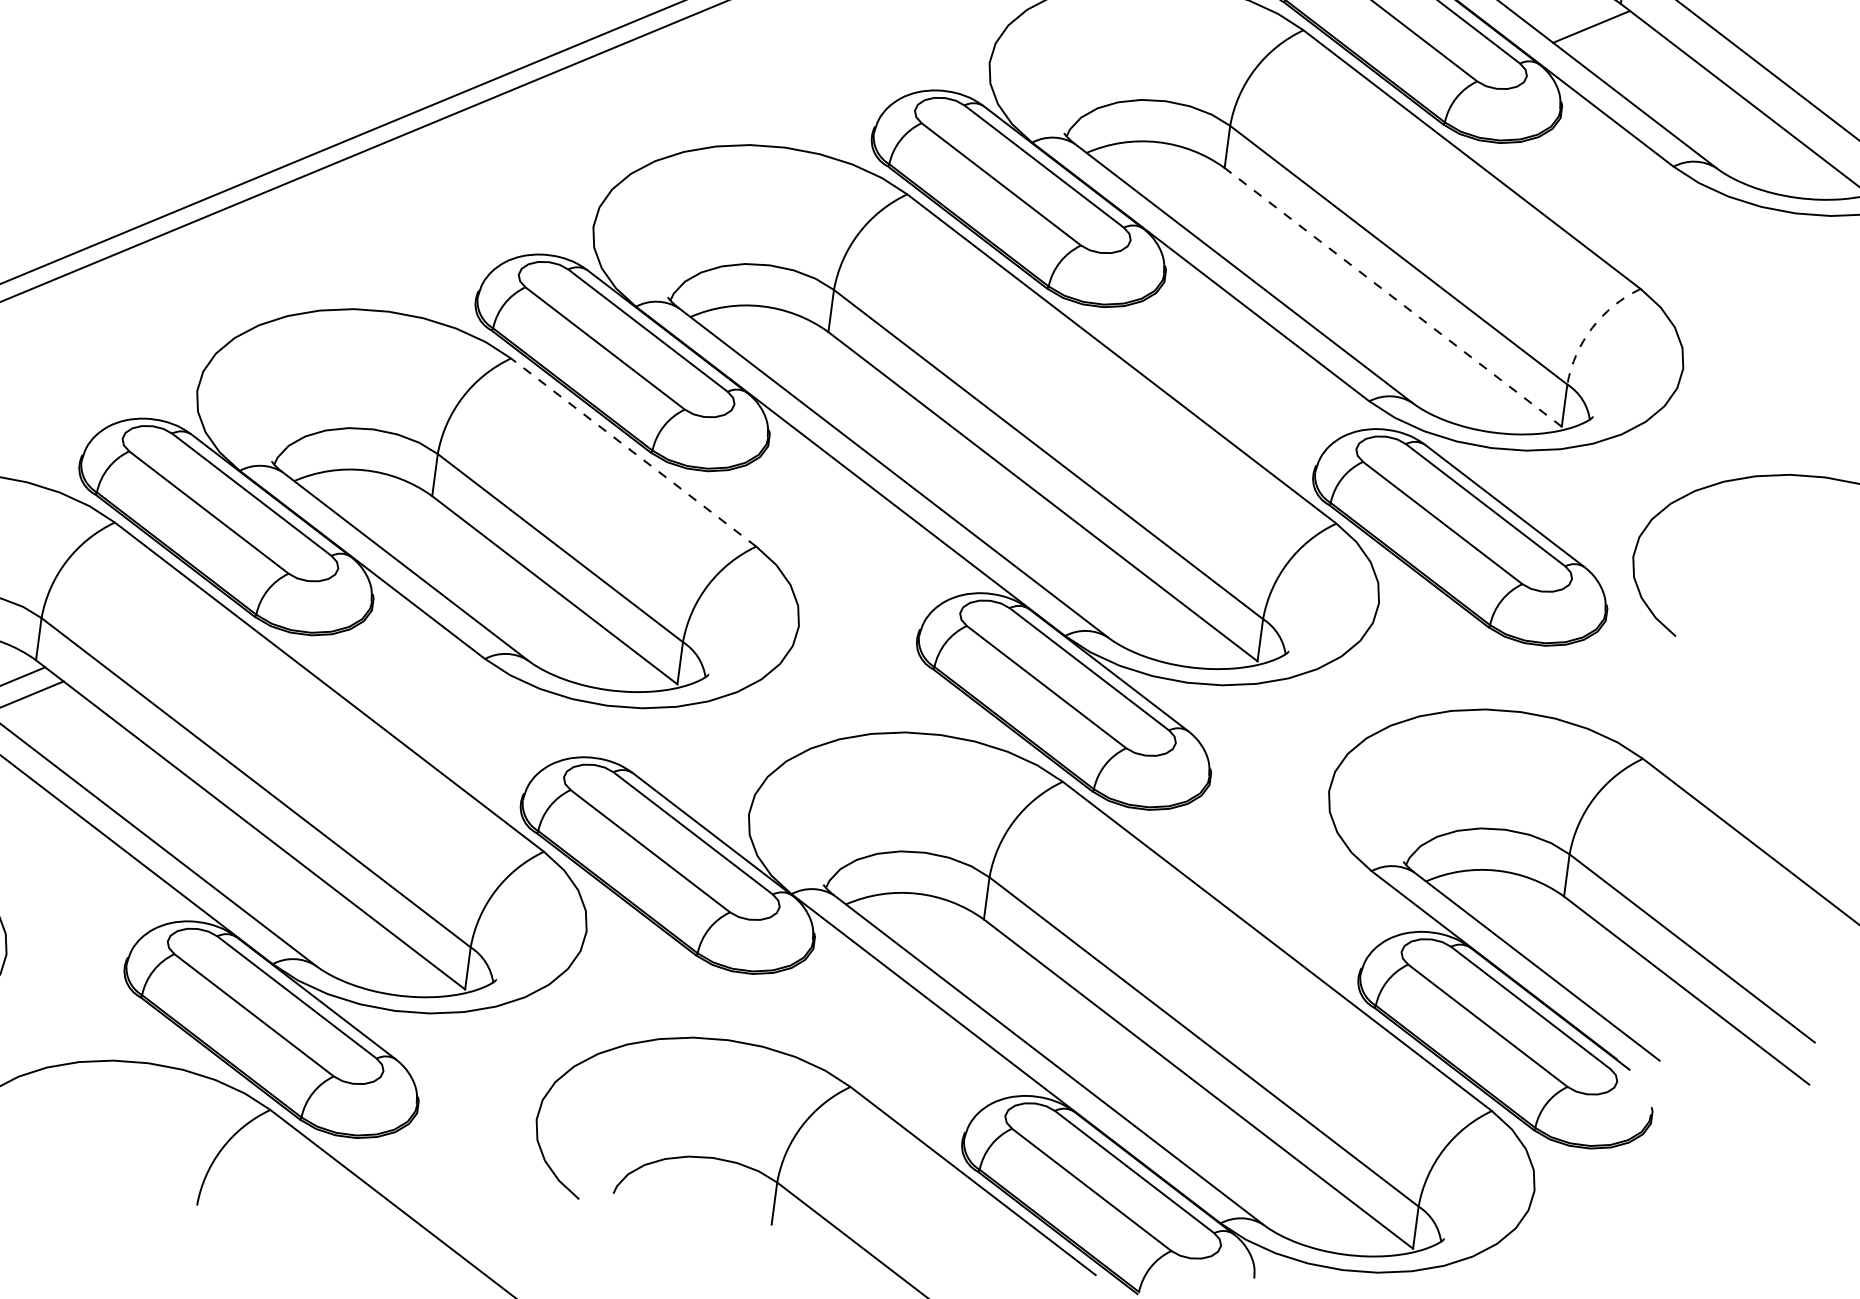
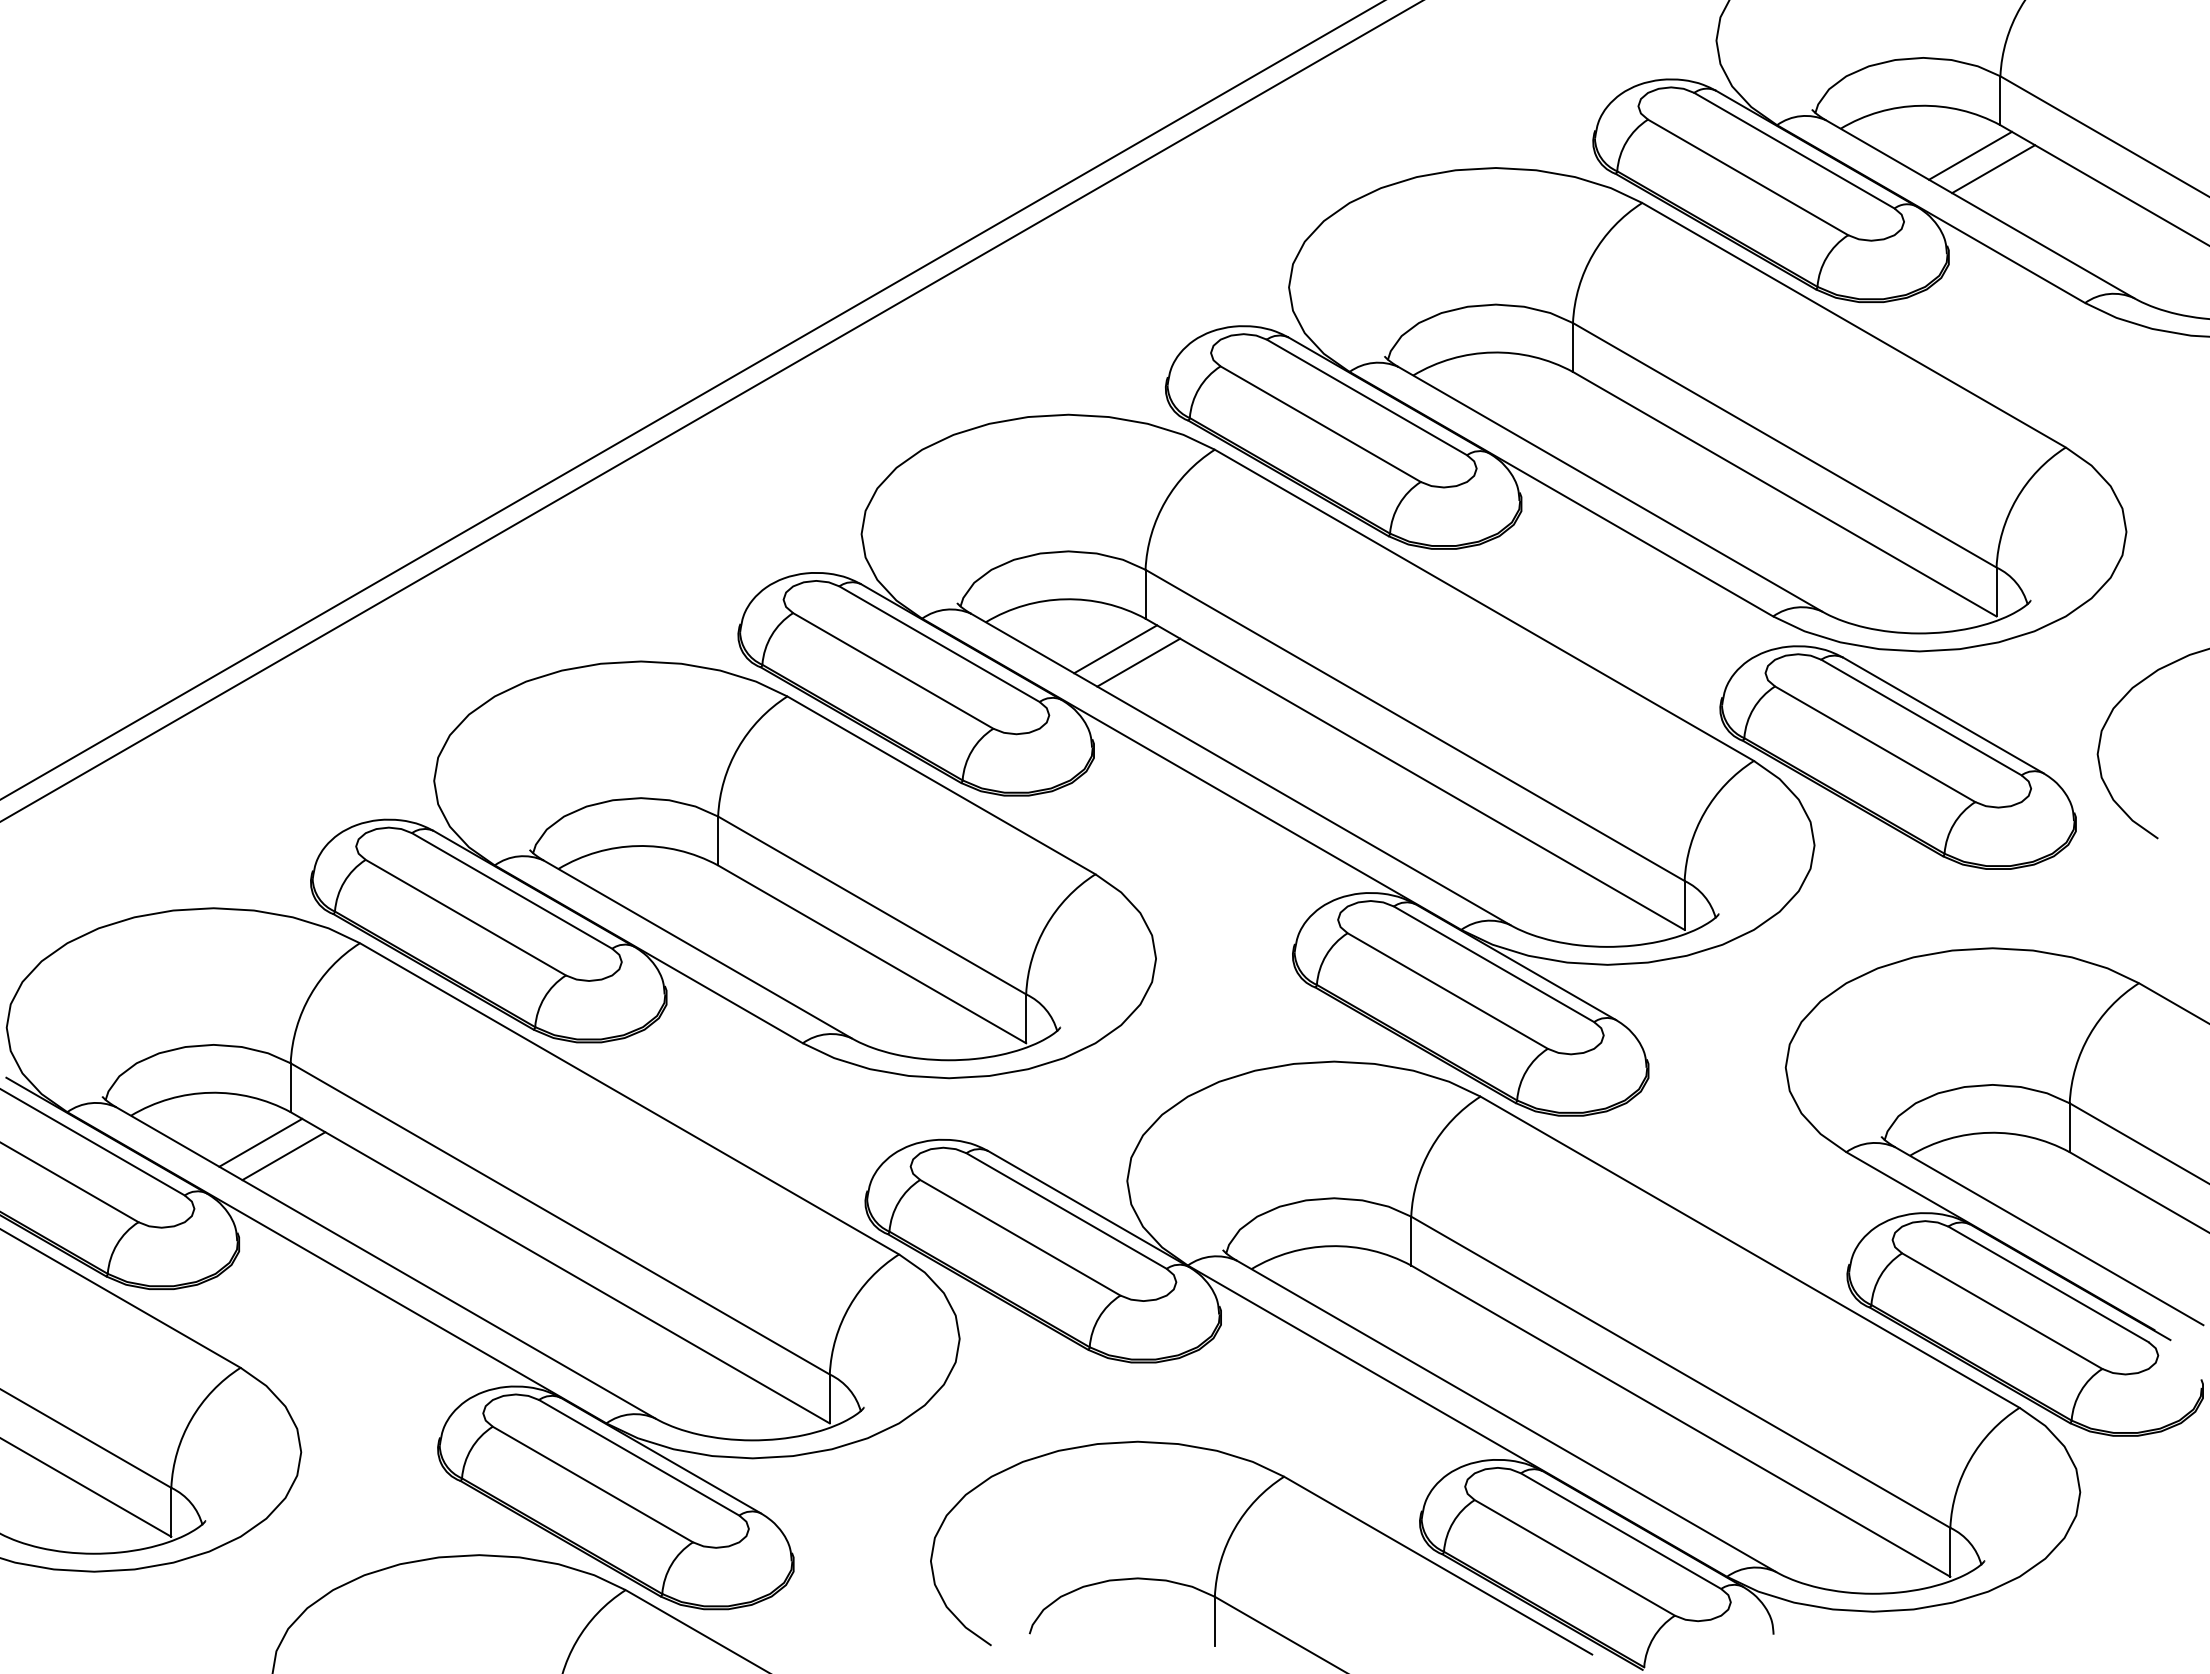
line: (1609, 41) -> (1993, 169), added
line: (1392, 297) -> (1784, 494), dashed -> solid
arc: (1592, 328) -> (2016, 499), dashed -> solid
line: (799, 355) -> (1115, 649), added
line: (817, 369) -> (1138, 662), added
line: (633, 452) -> (941, 785), dashed -> solid

